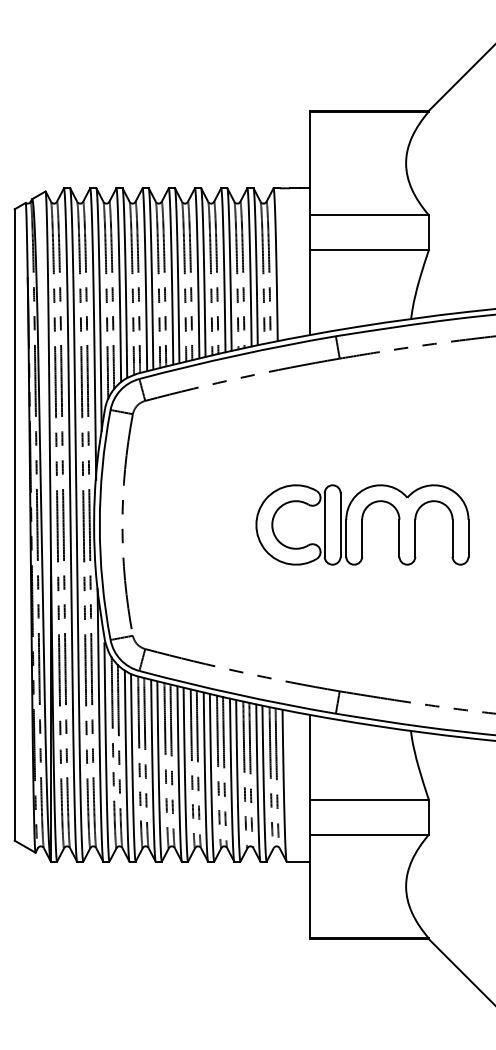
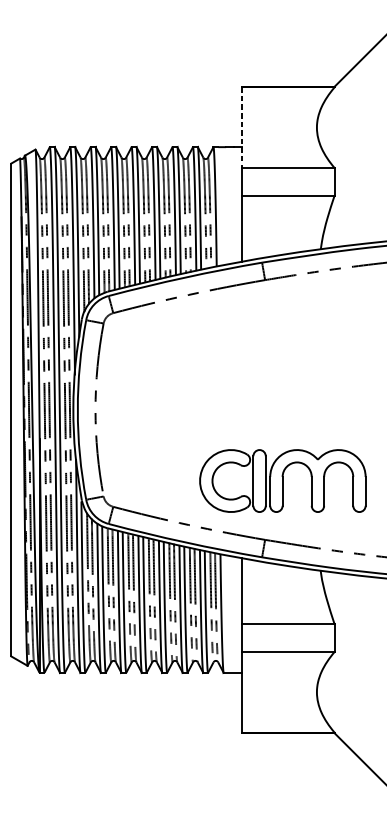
line: (309, 163) -> (241, 127), solid -> dashed
part: (362, 524) -> (282, 480), moved

